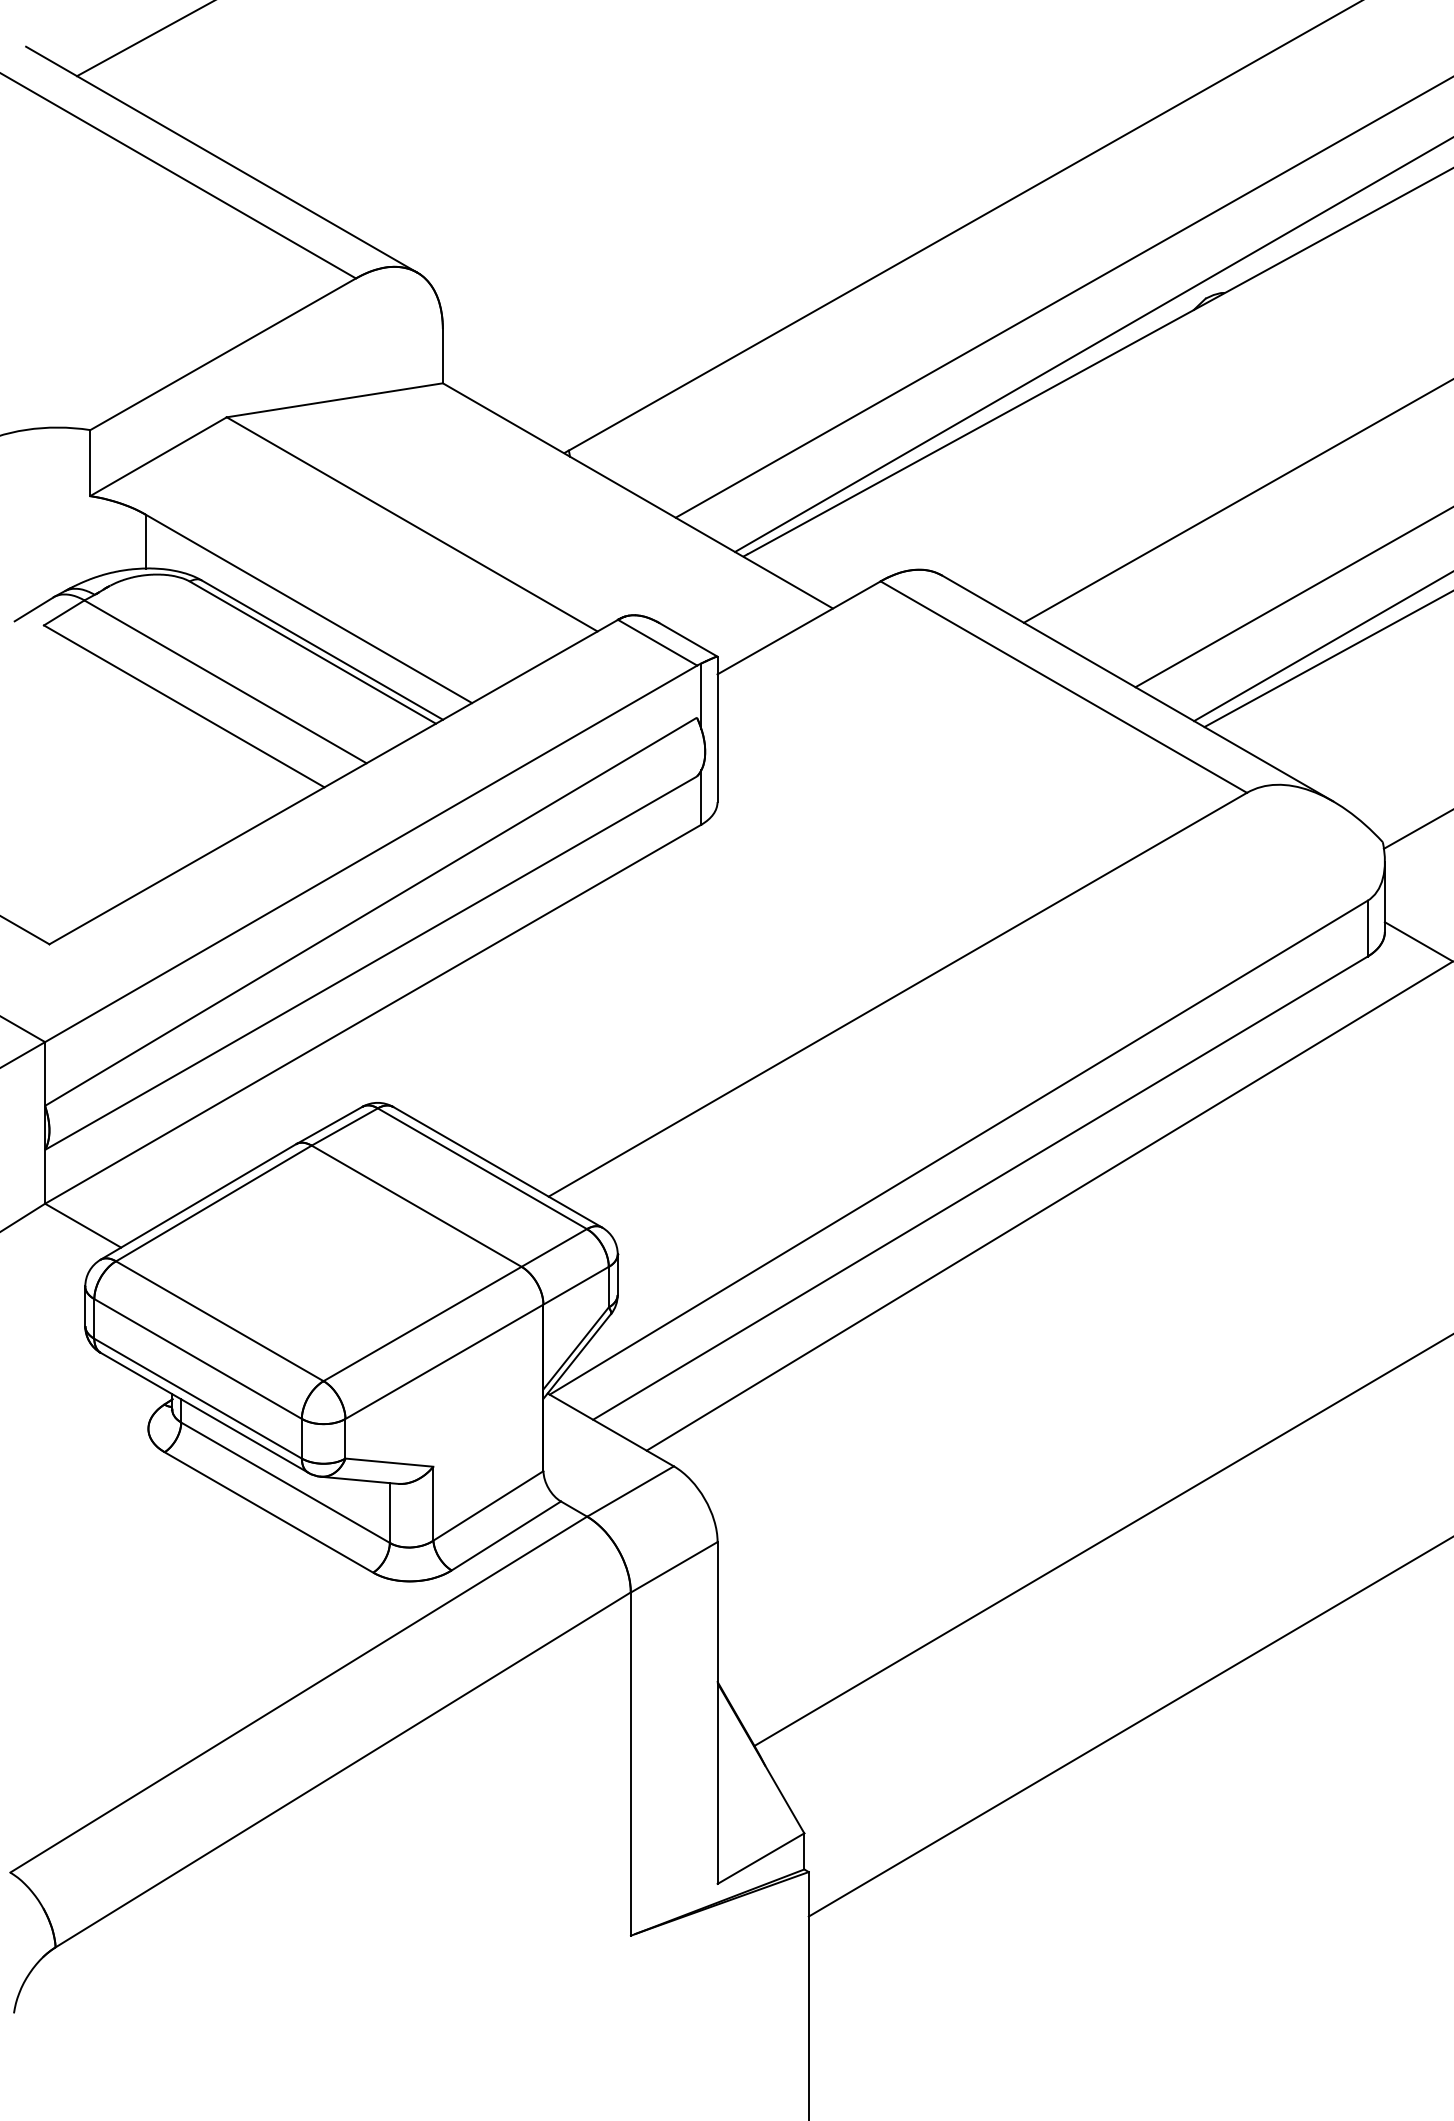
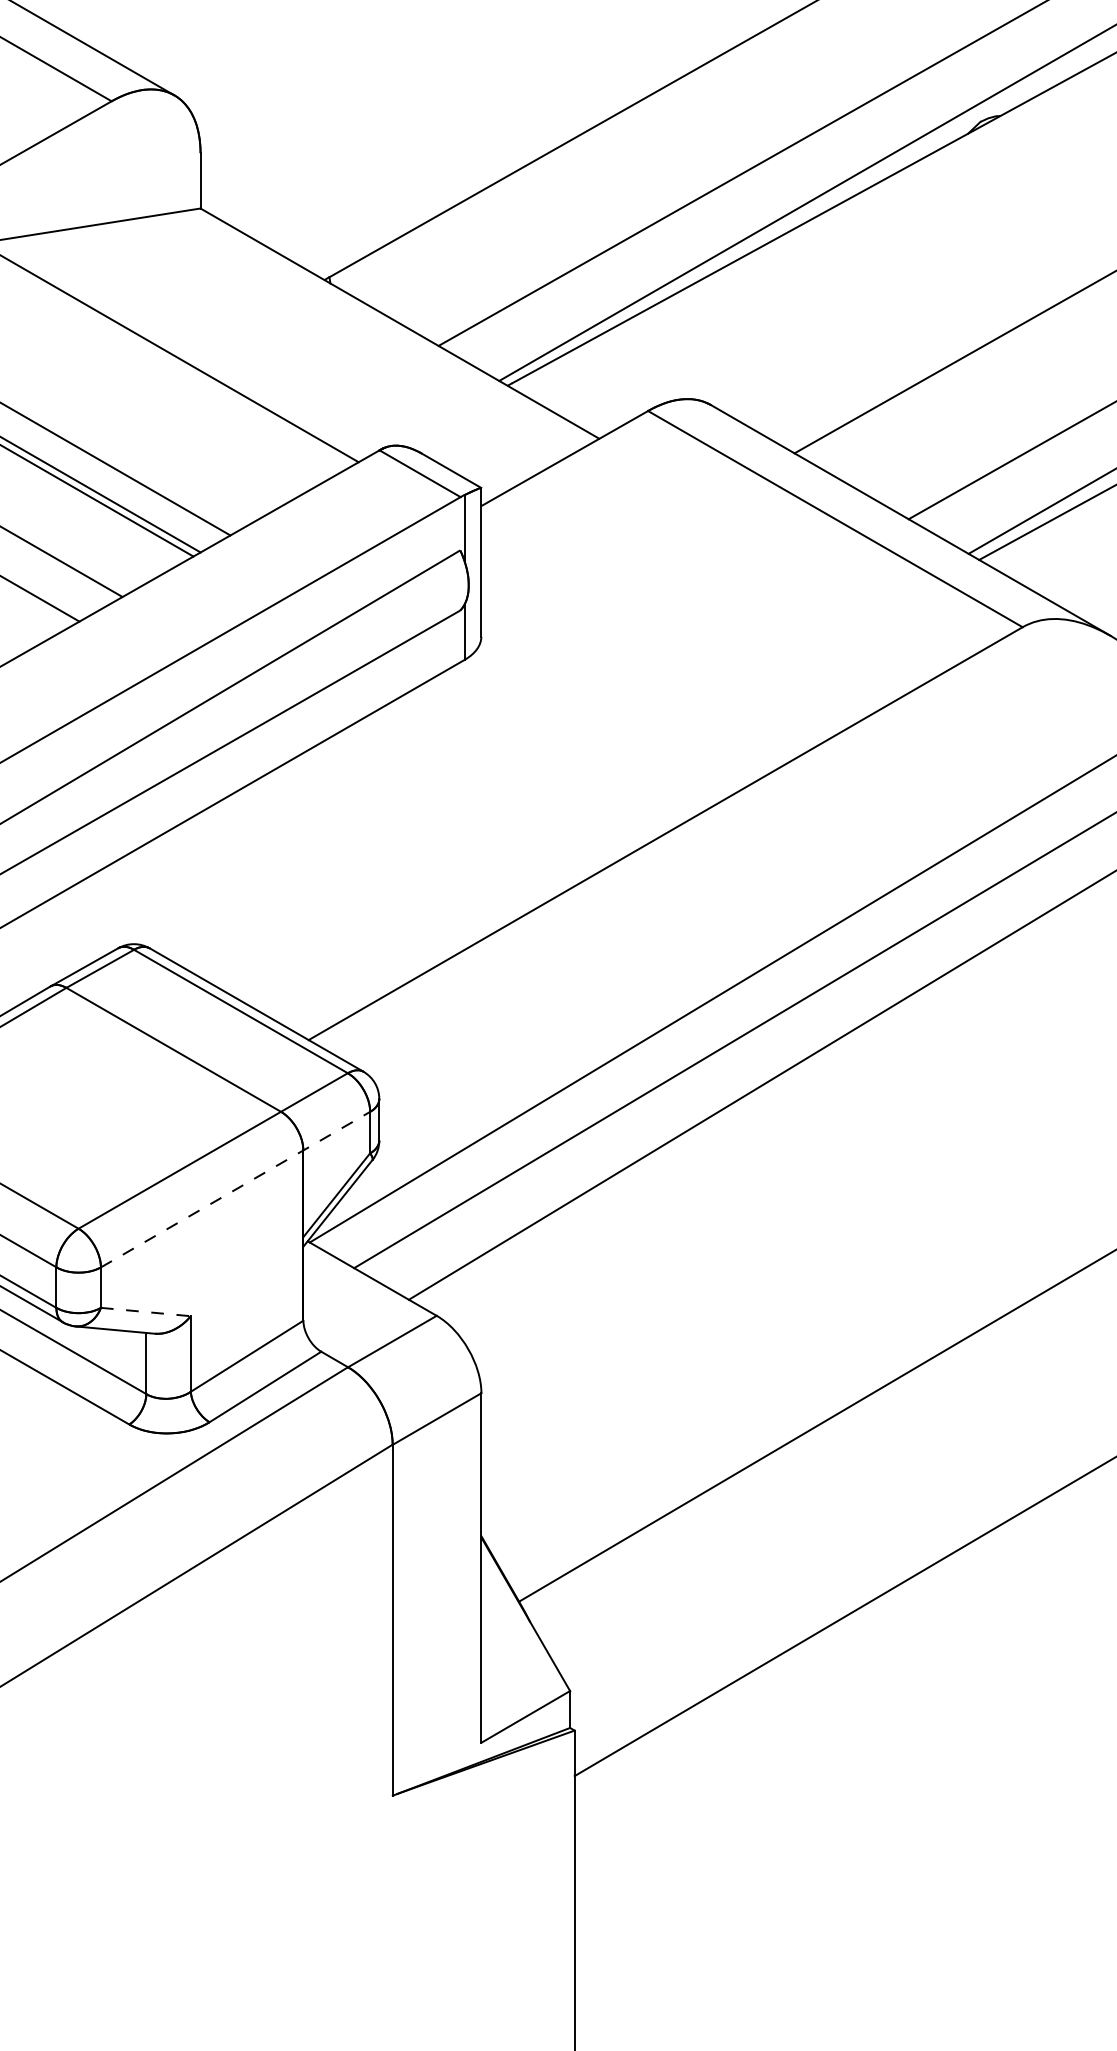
line: (477, 1342) -> (235, 1189), solid -> dashed
line: (389, 1462) -> (145, 1311), solid -> dashed

